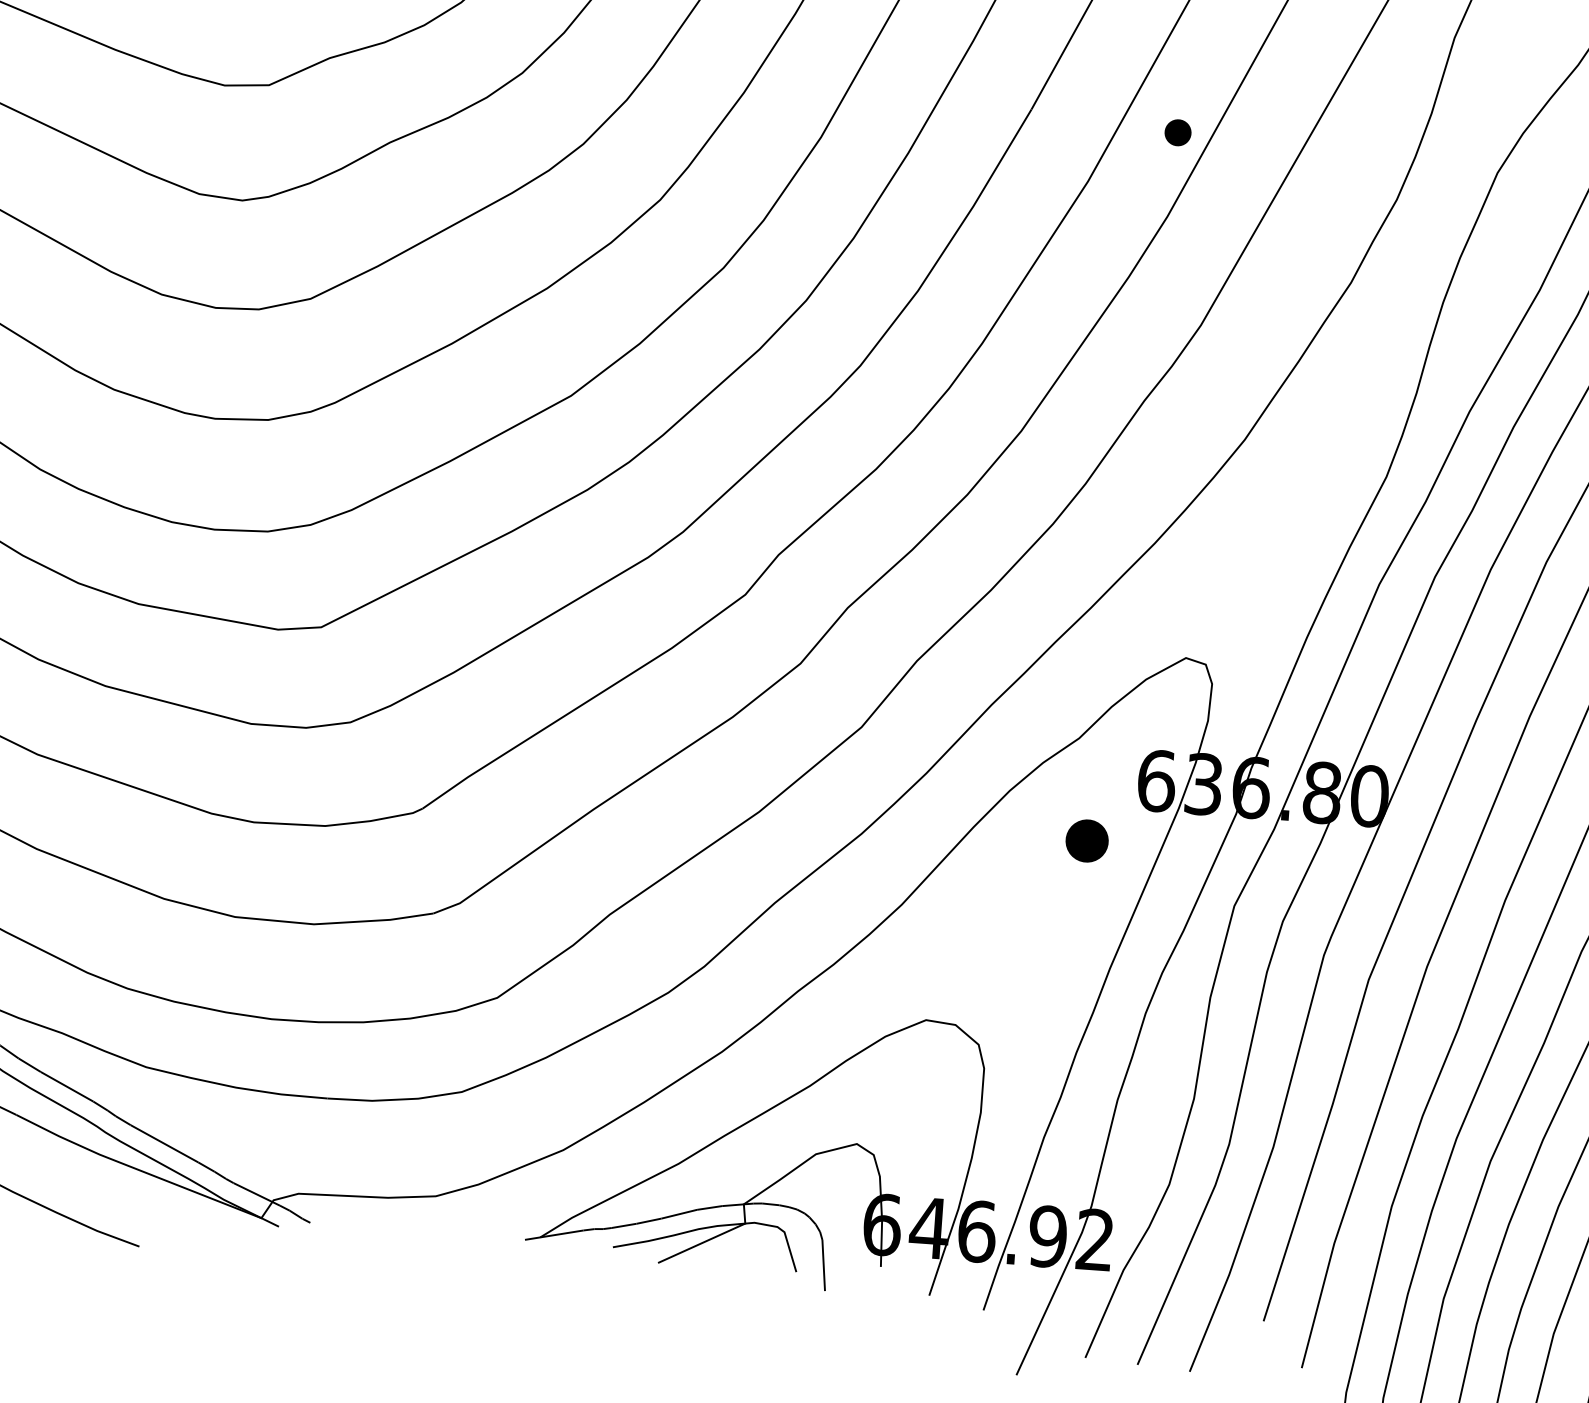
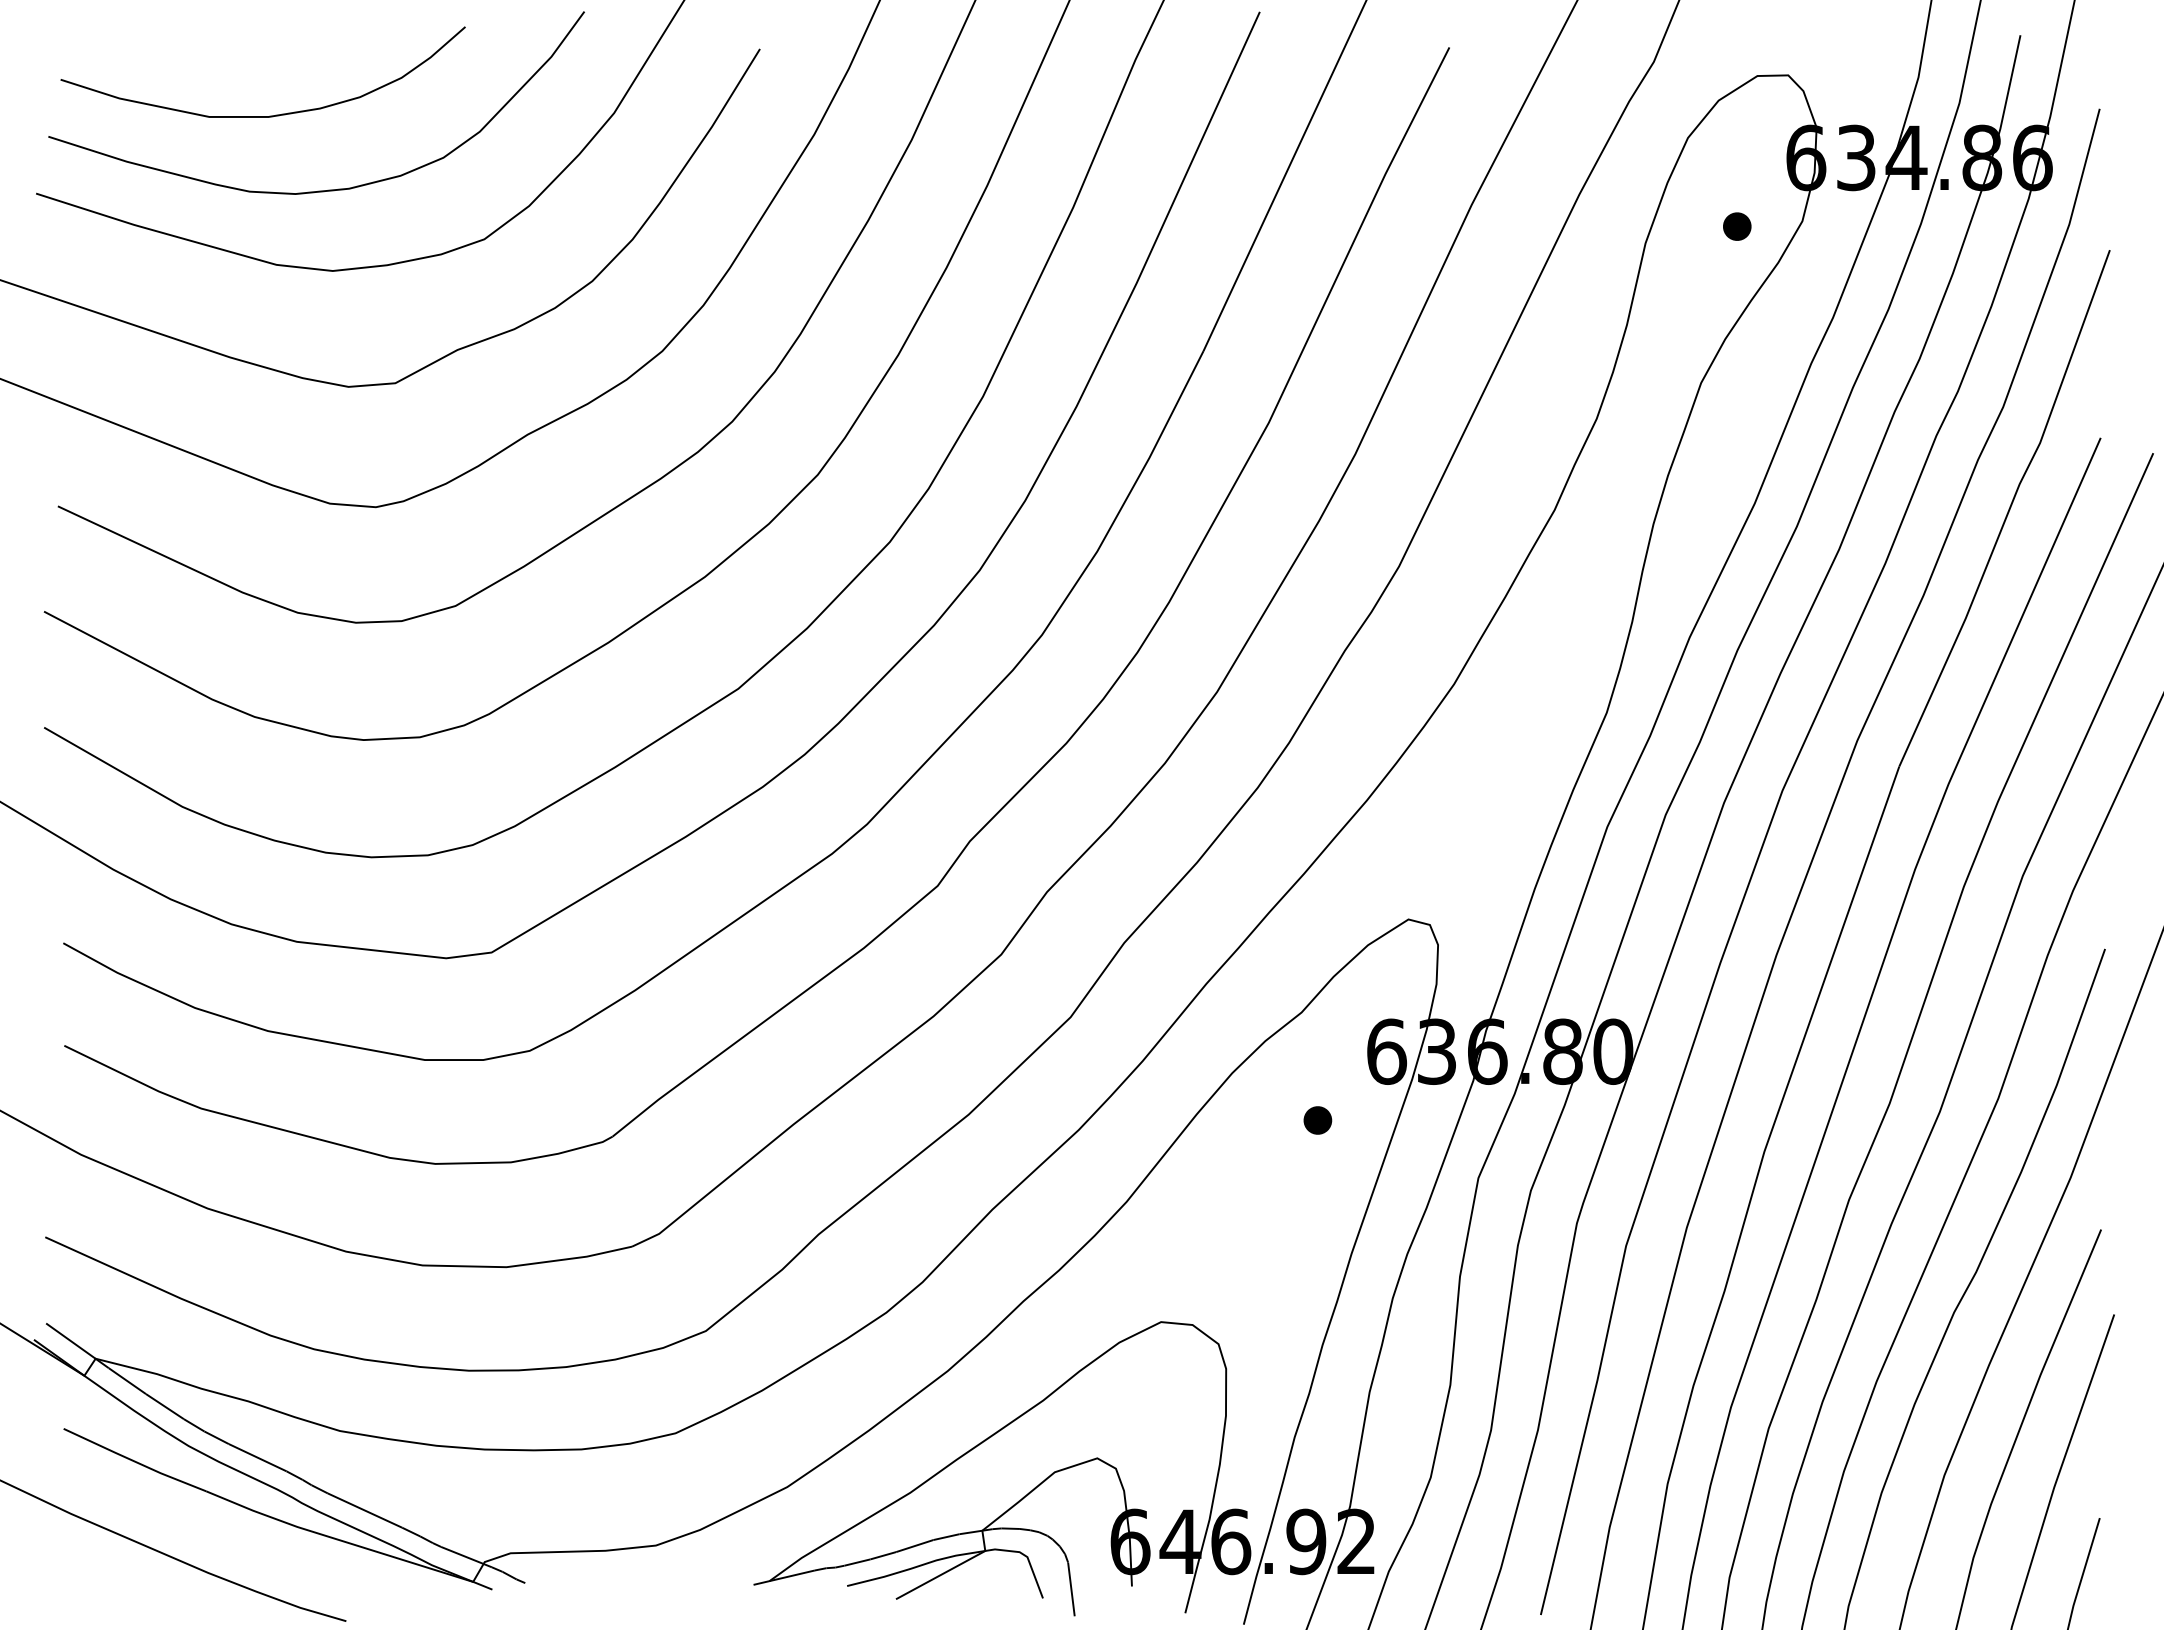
part: (1178, 132) -> (1737, 226), moved
part: (1086, 841) -> (1317, 1120), size x0.62

